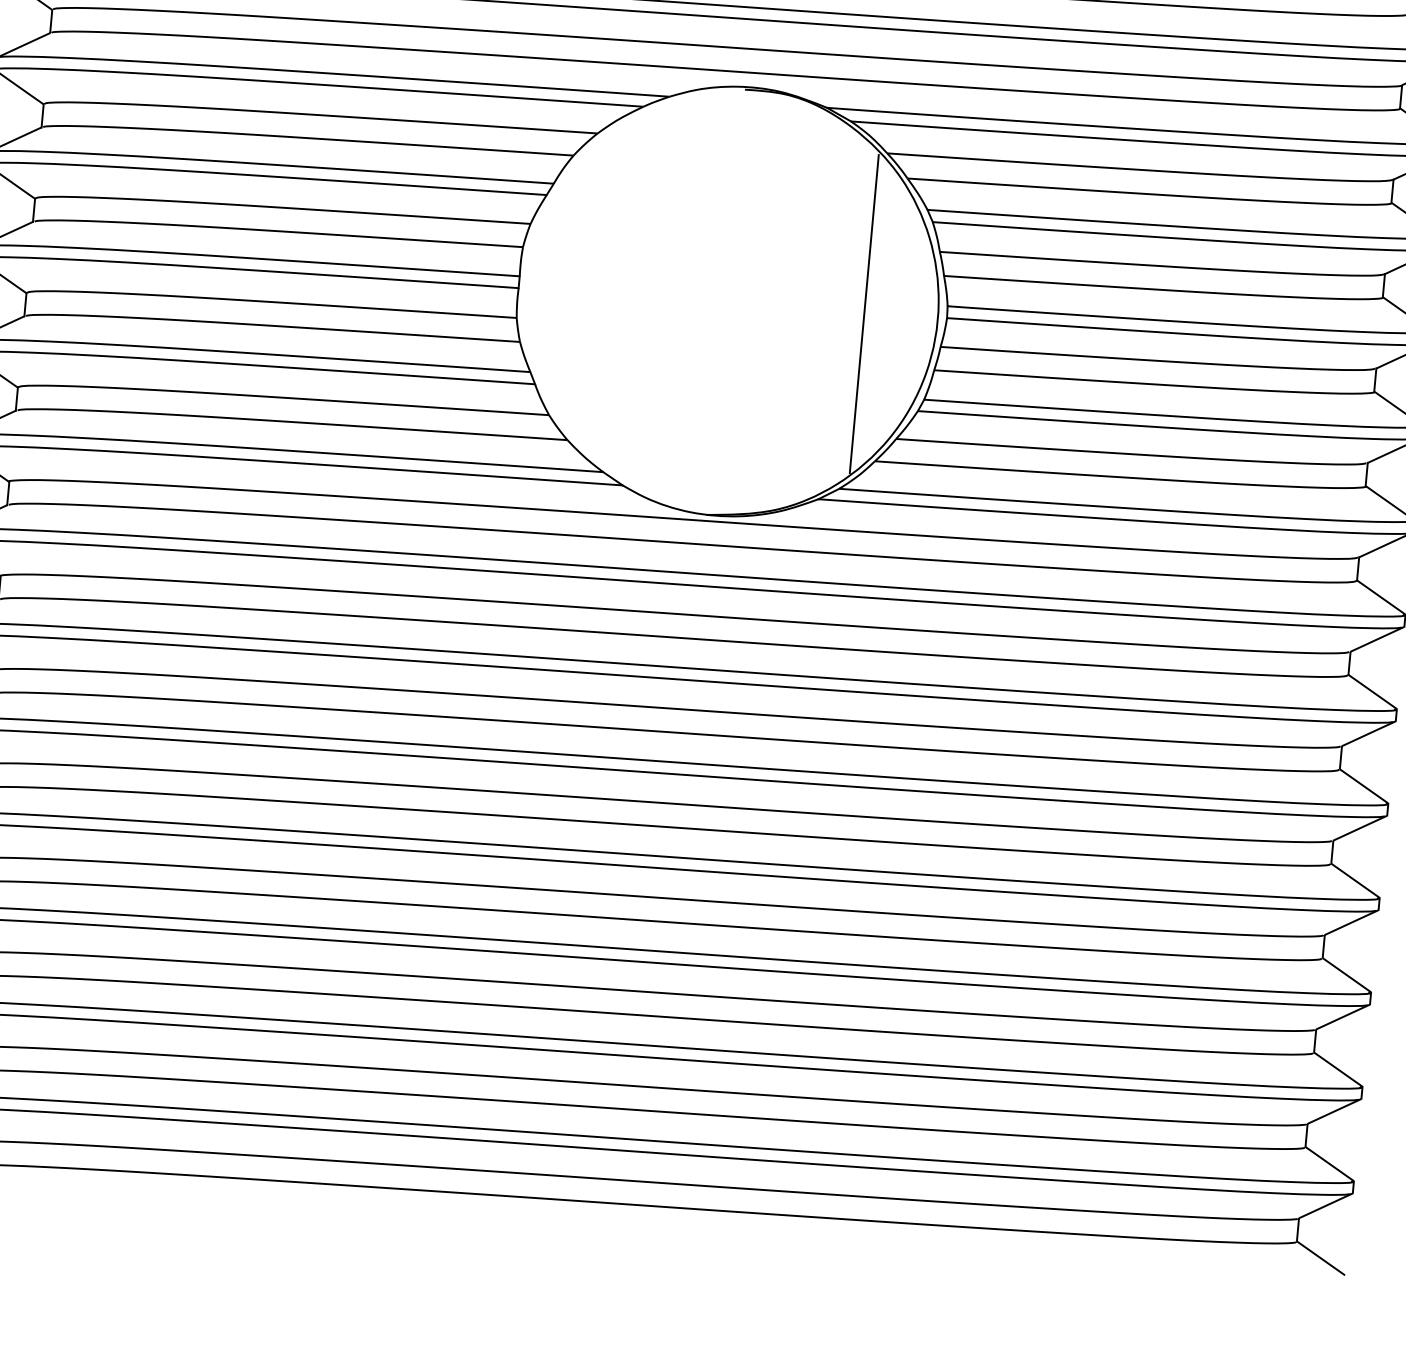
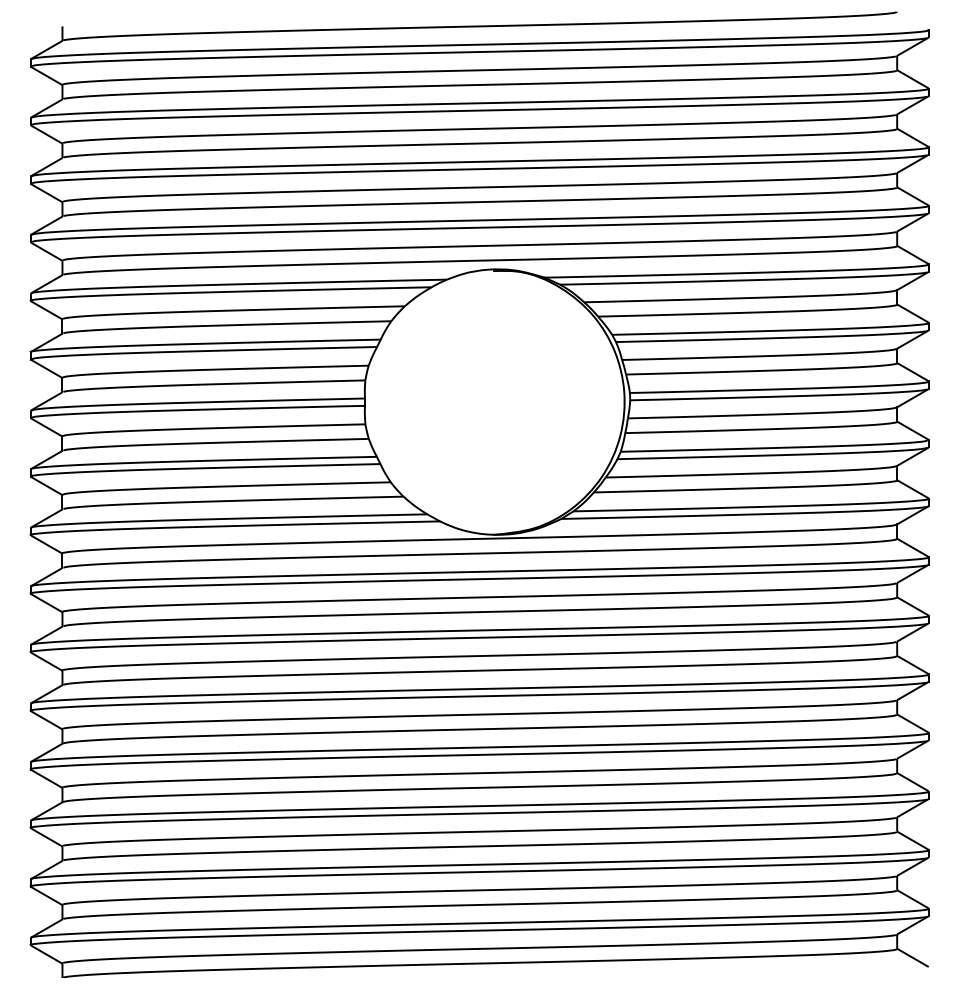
line: (864, 314) -> (579, 402), removed

